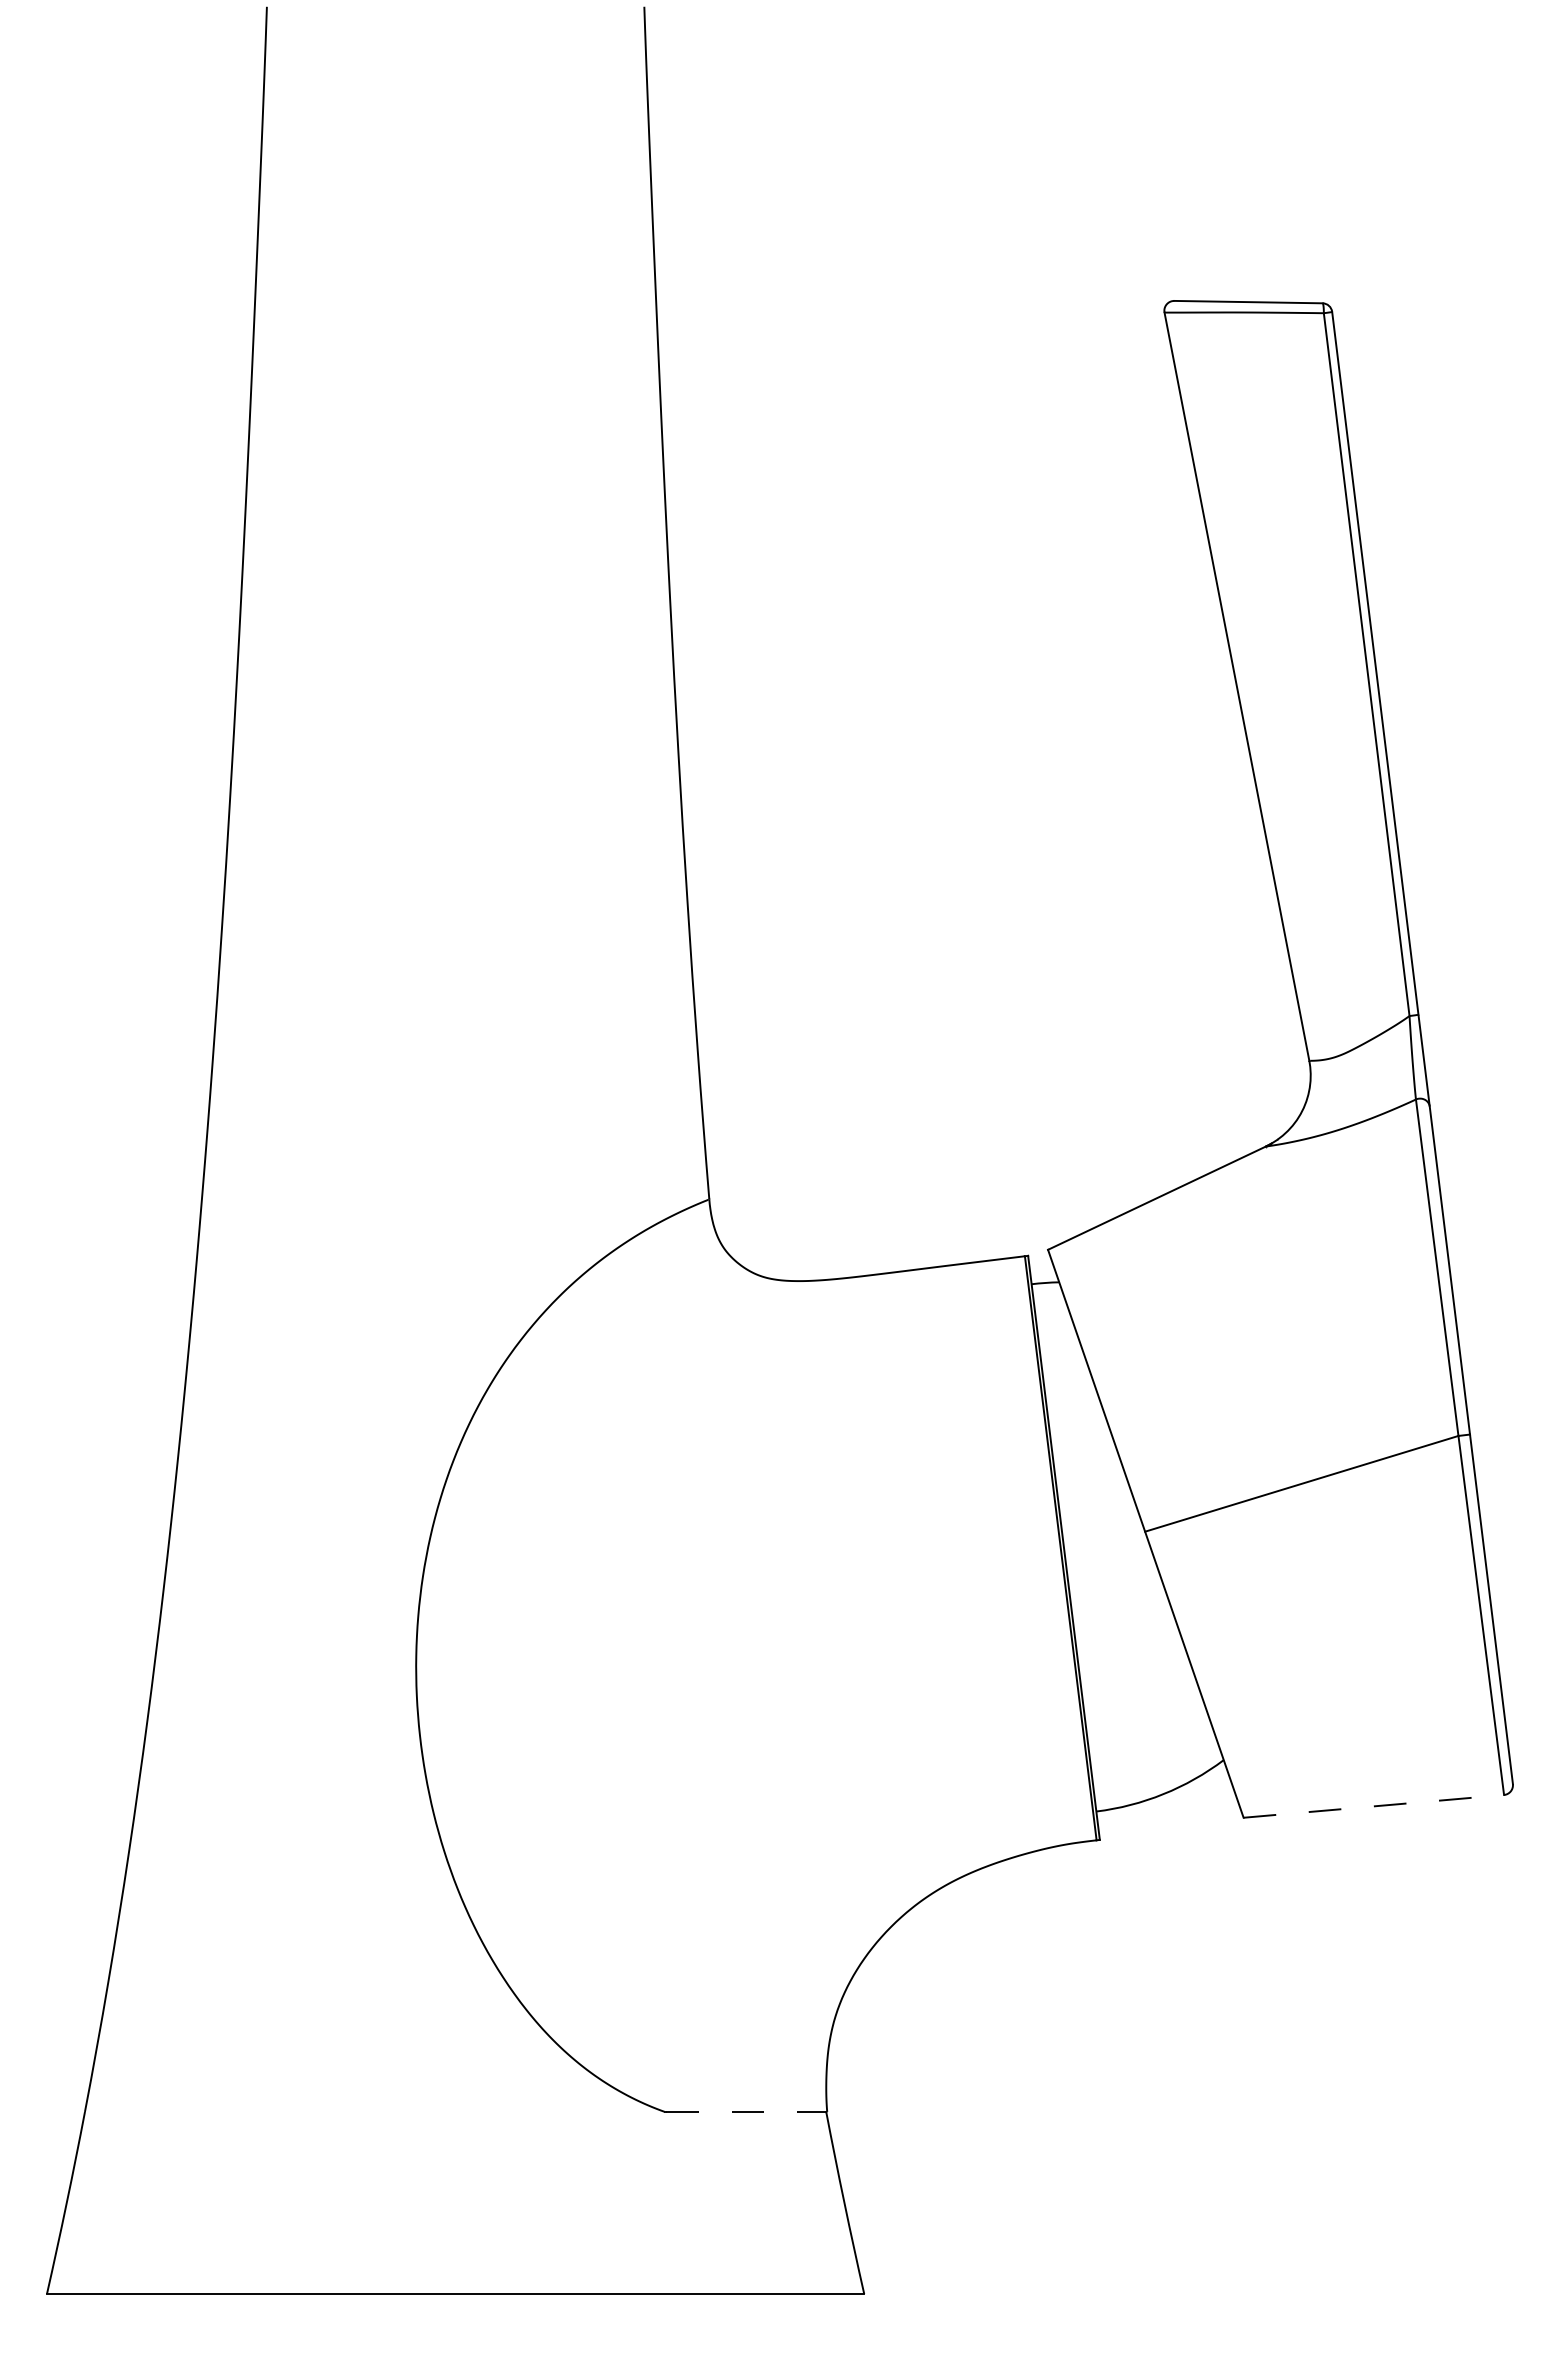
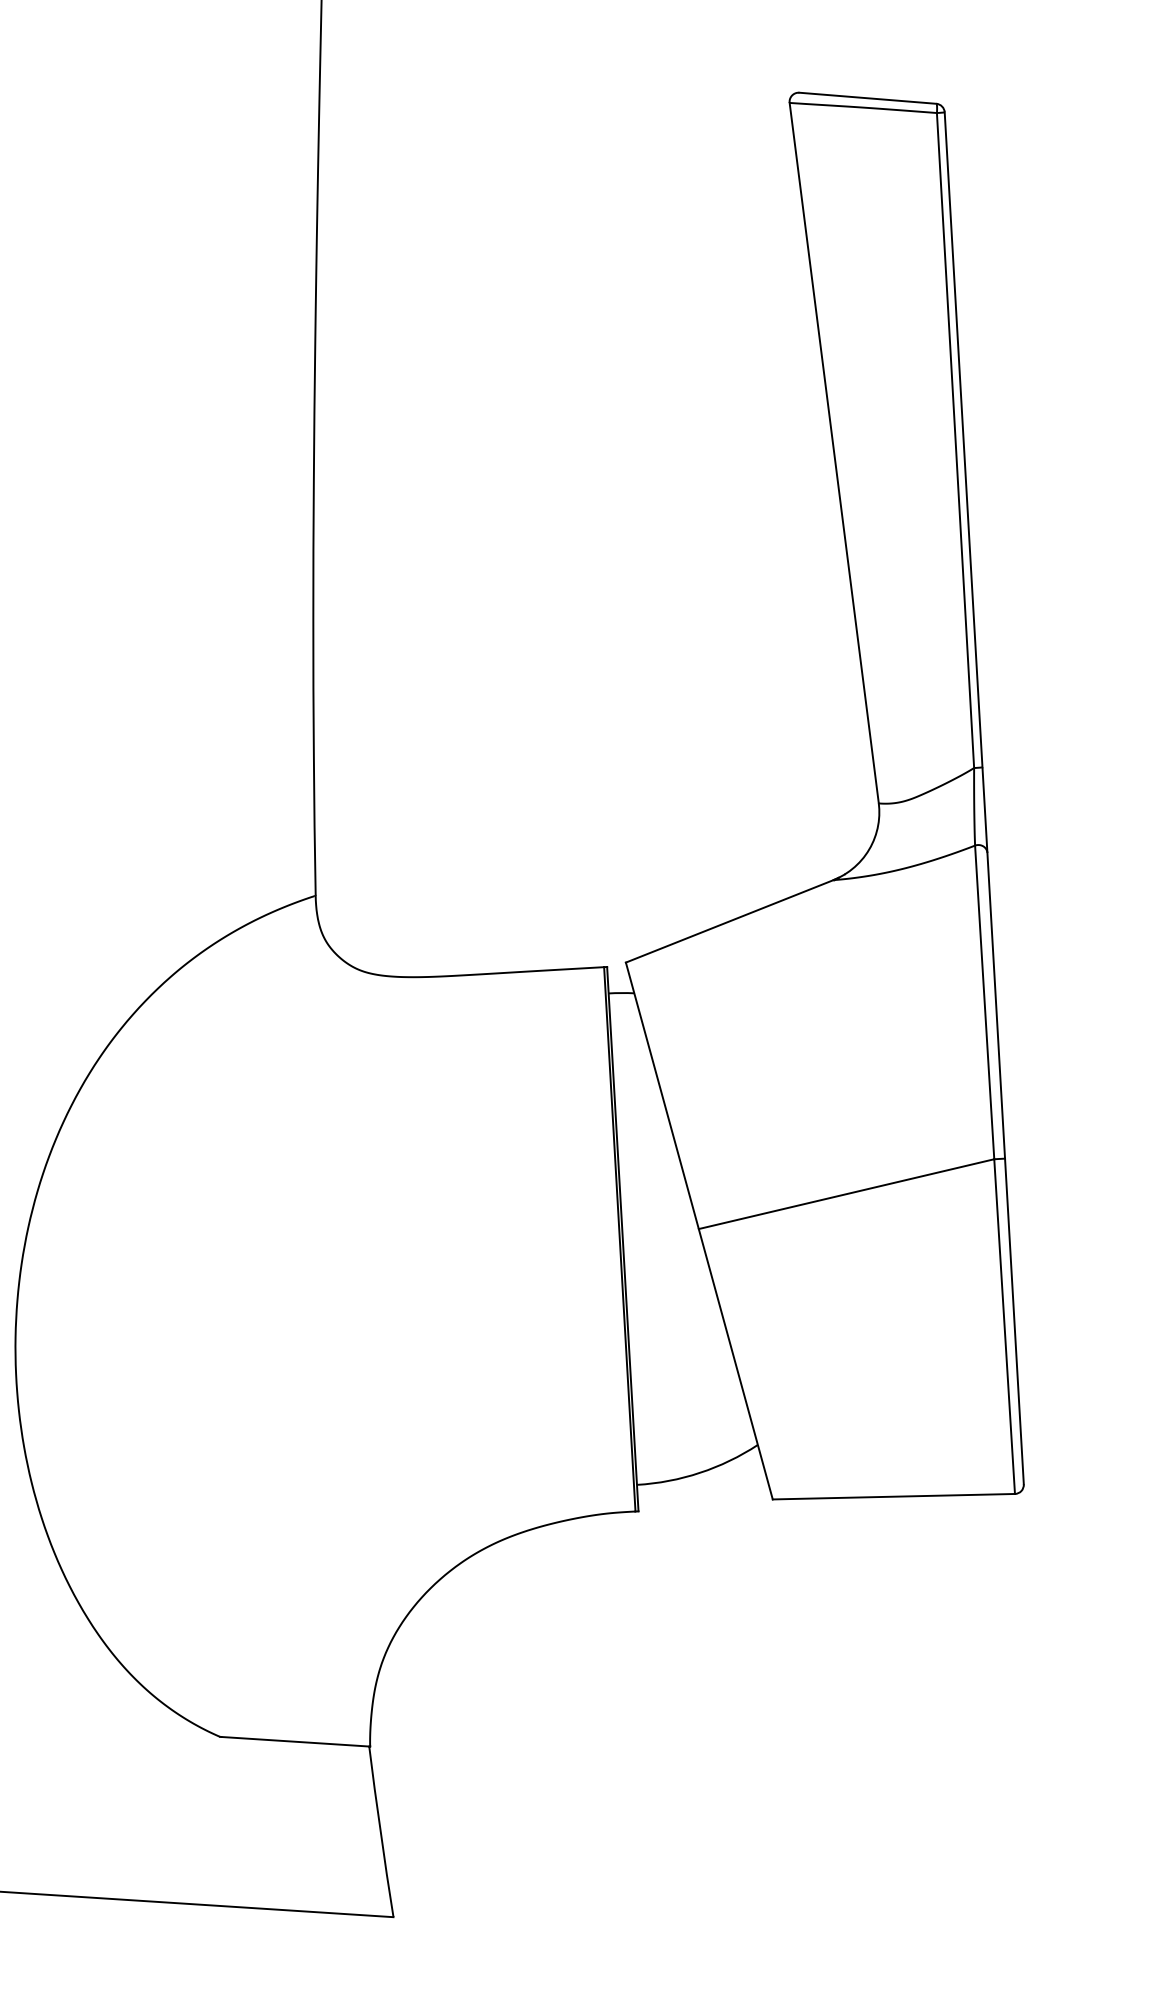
line: (1373, 1806) -> (893, 1496), dashed -> solid
line: (747, 2111) -> (296, 1741), dashed -> solid

